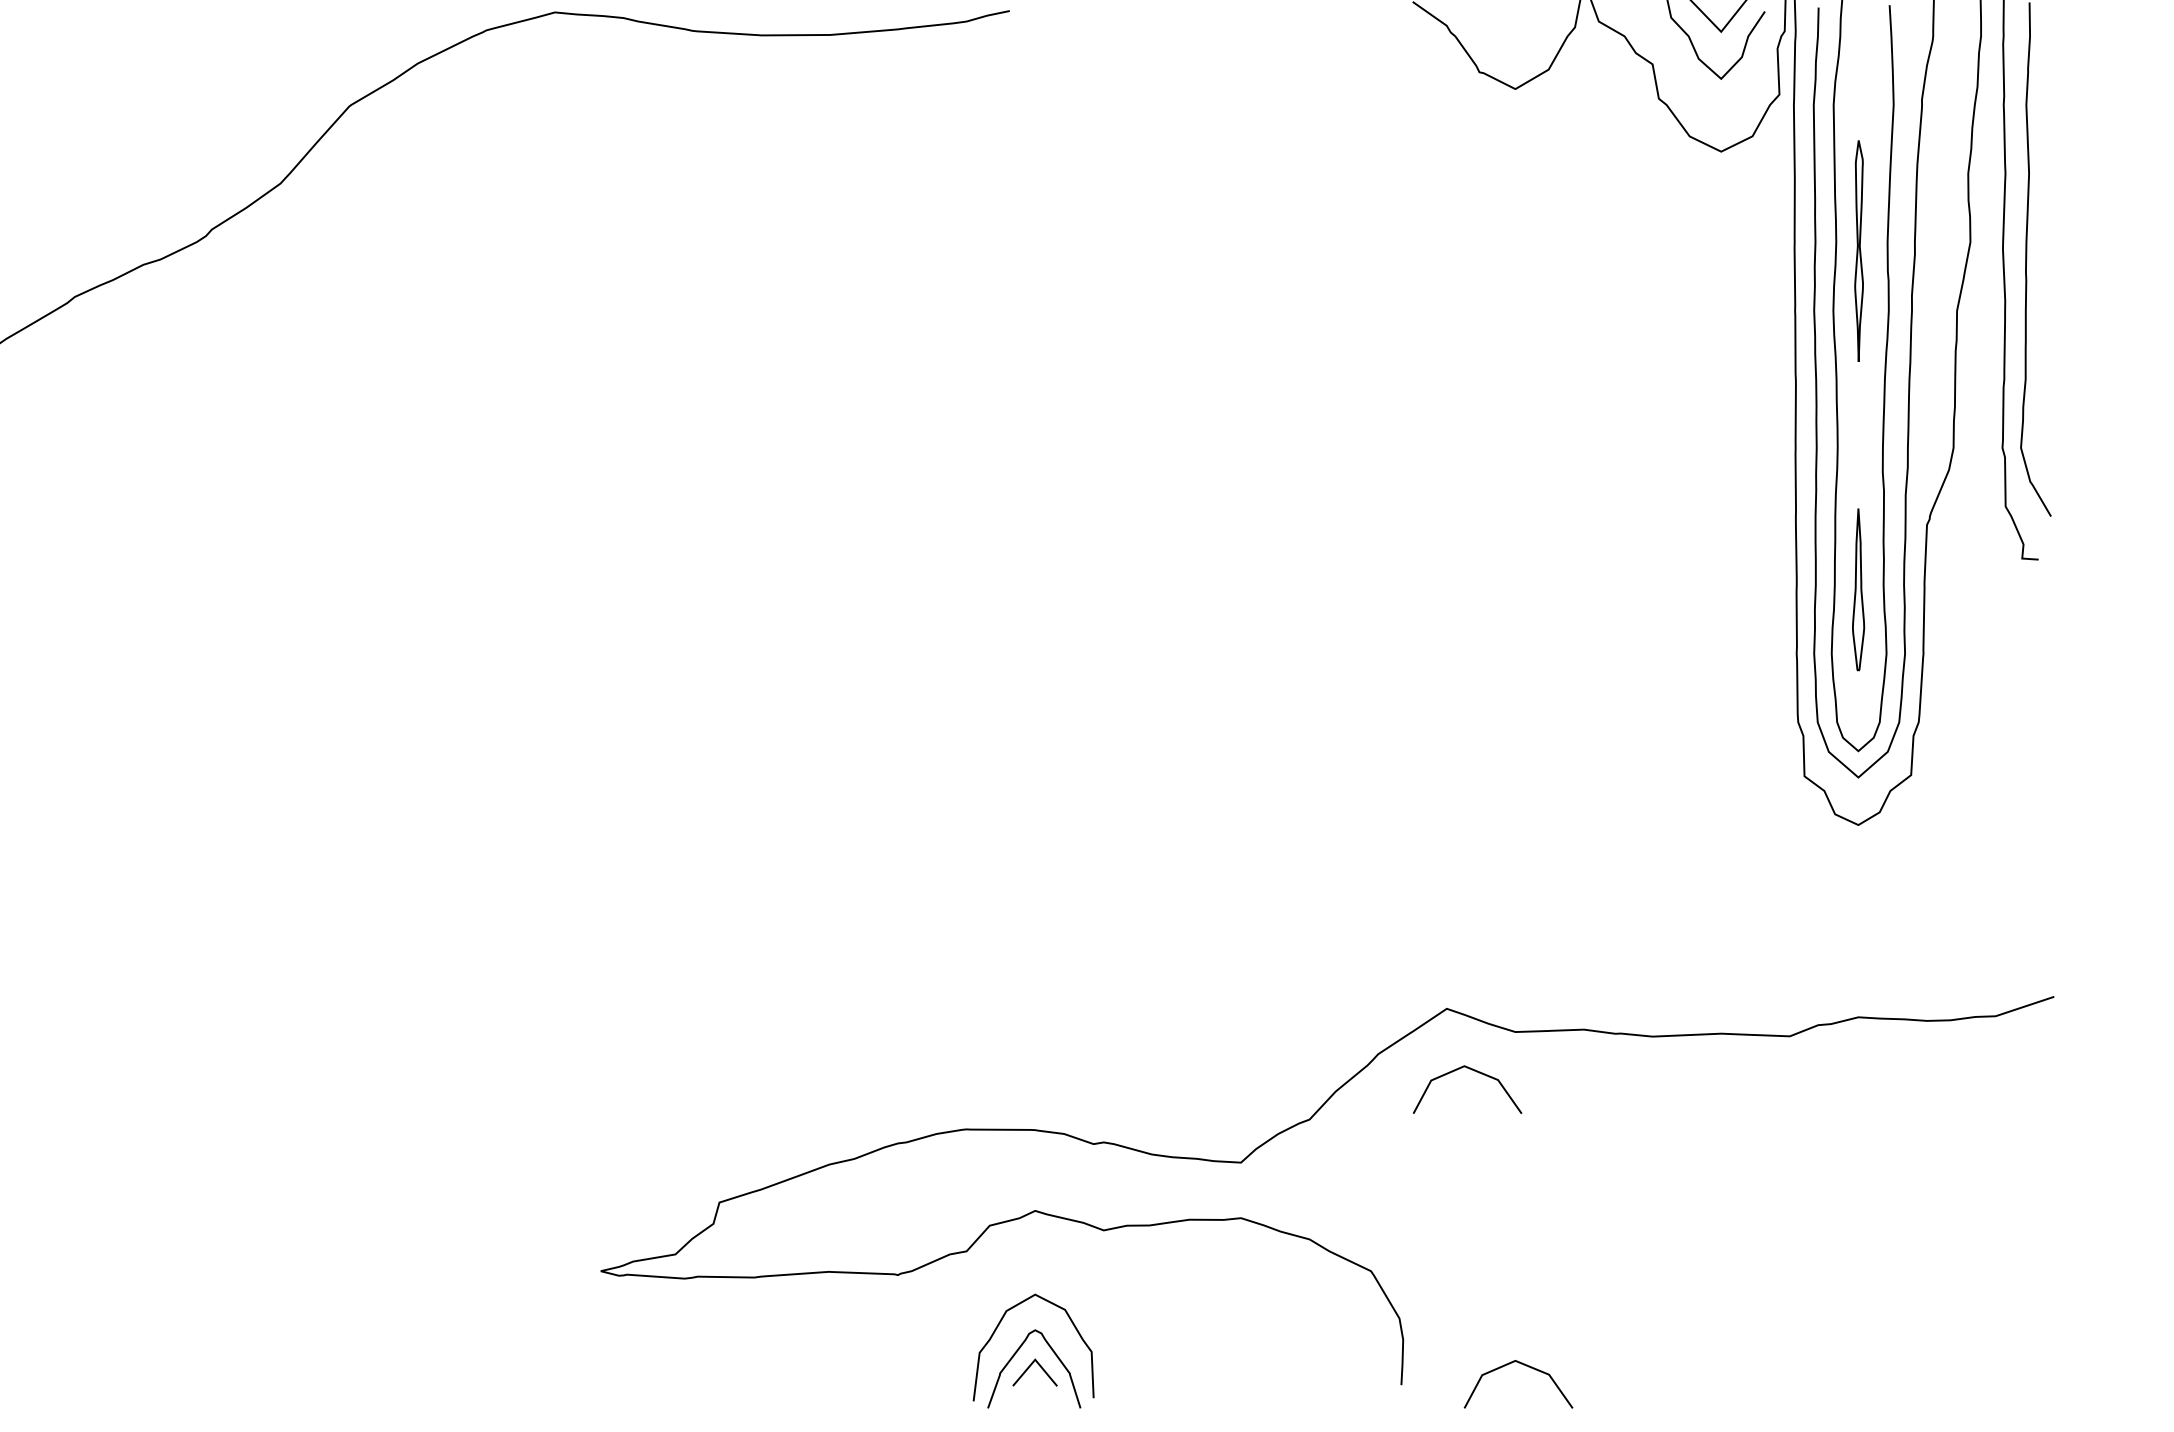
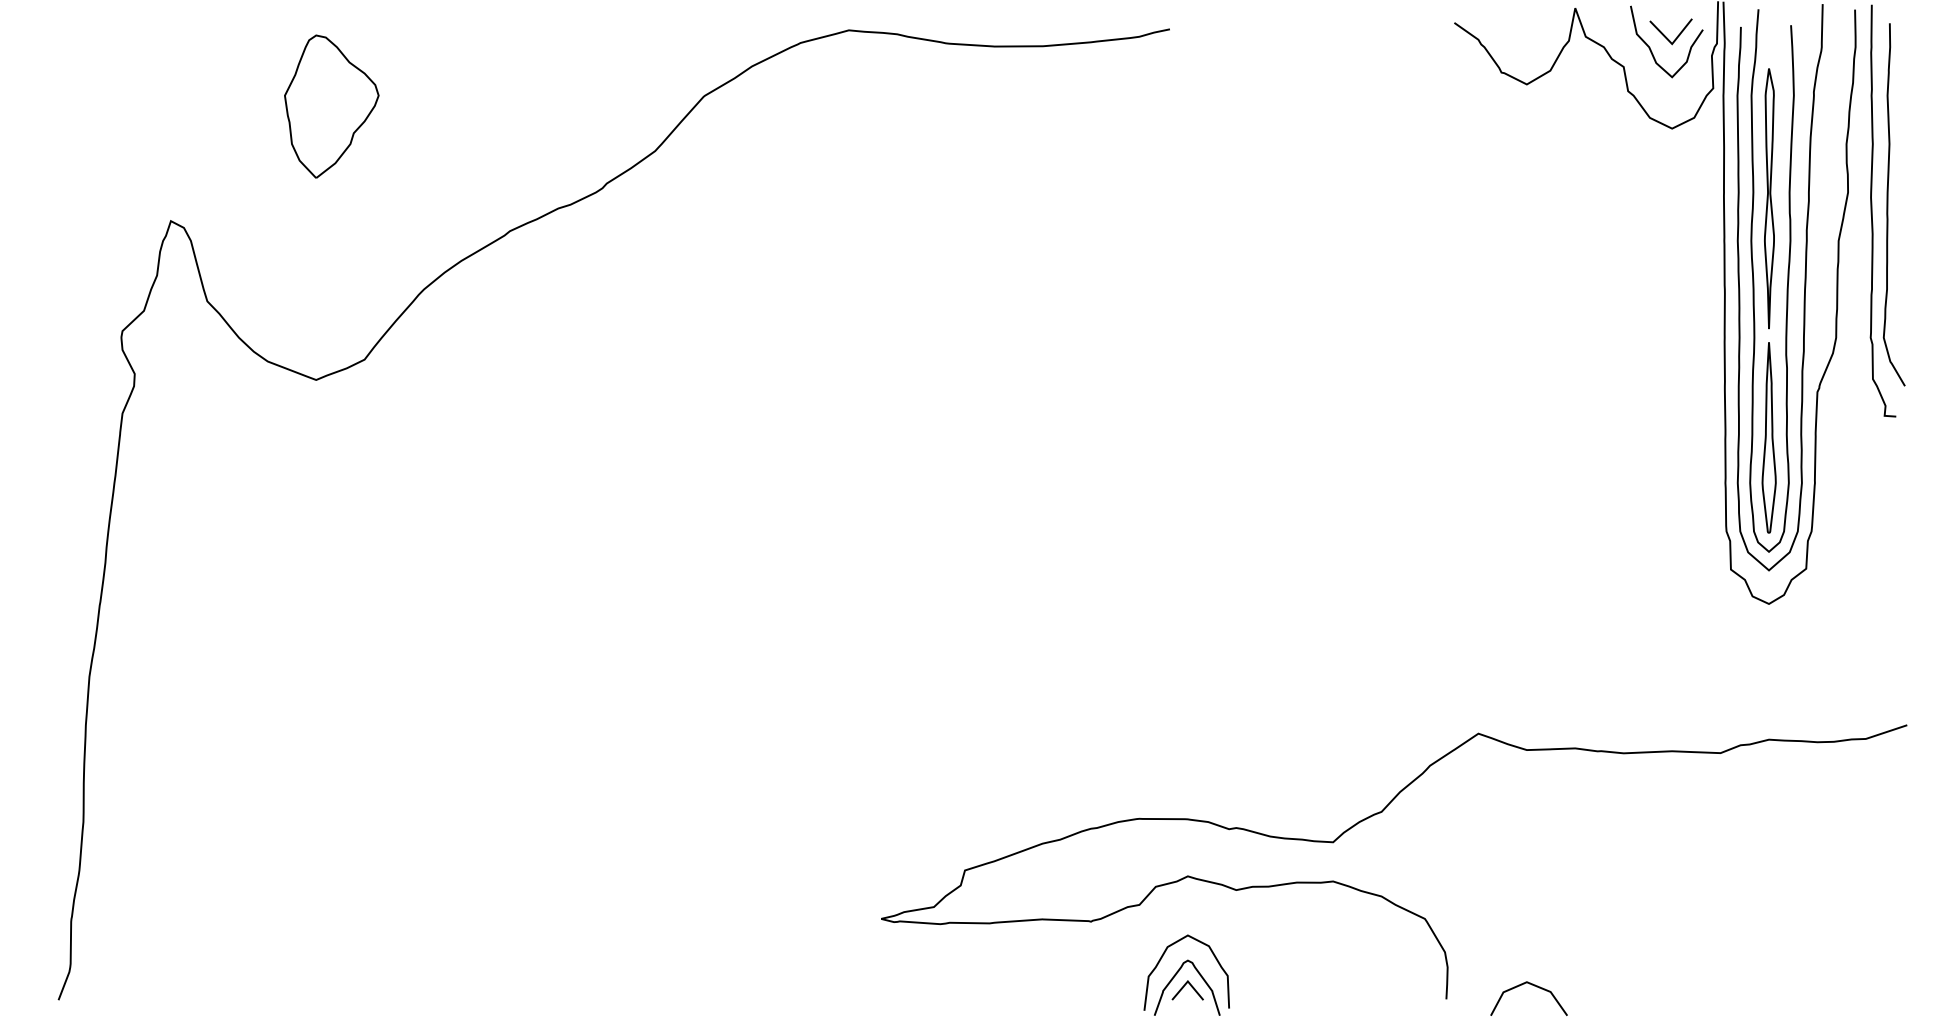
part: (1859, 250) -> (1769, 198), size x1.67
part: (1857, 589) -> (1768, 437), size x1.67
line: (1470, 1070) -> (1495, 777), removed

